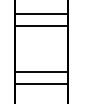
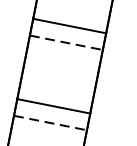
line: (42, 26) -> (67, 43), solid -> dashed
line: (42, 84) -> (51, 123), solid -> dashed

